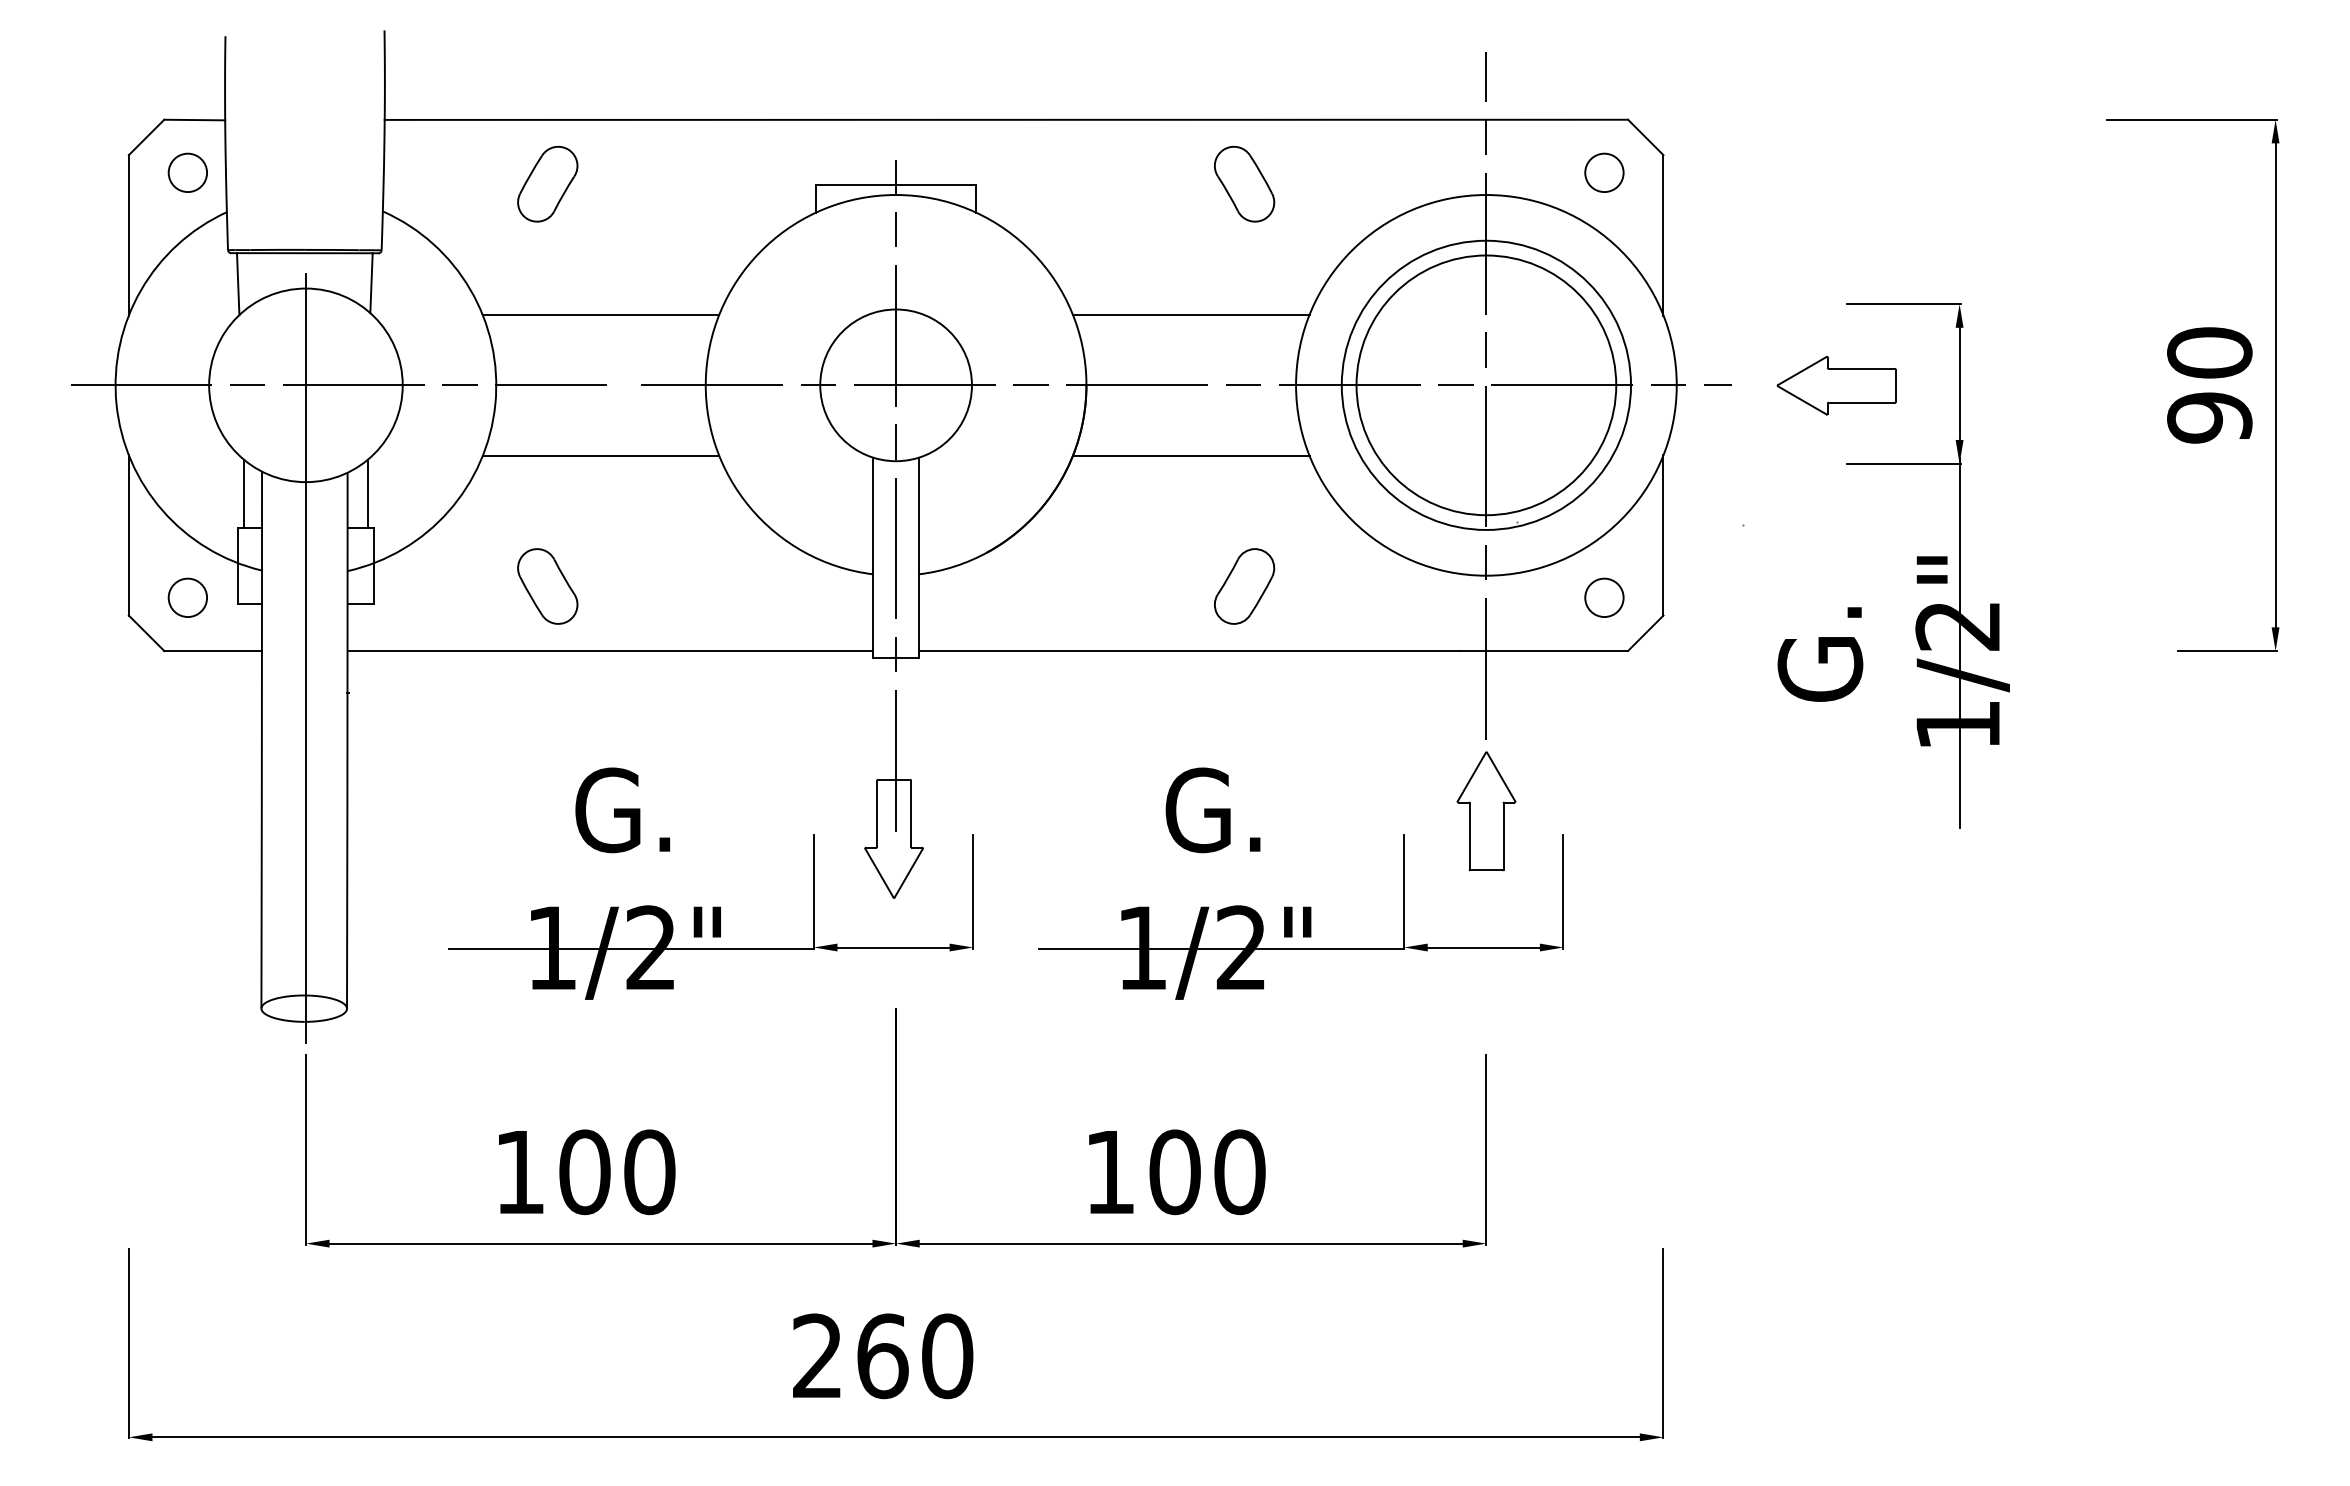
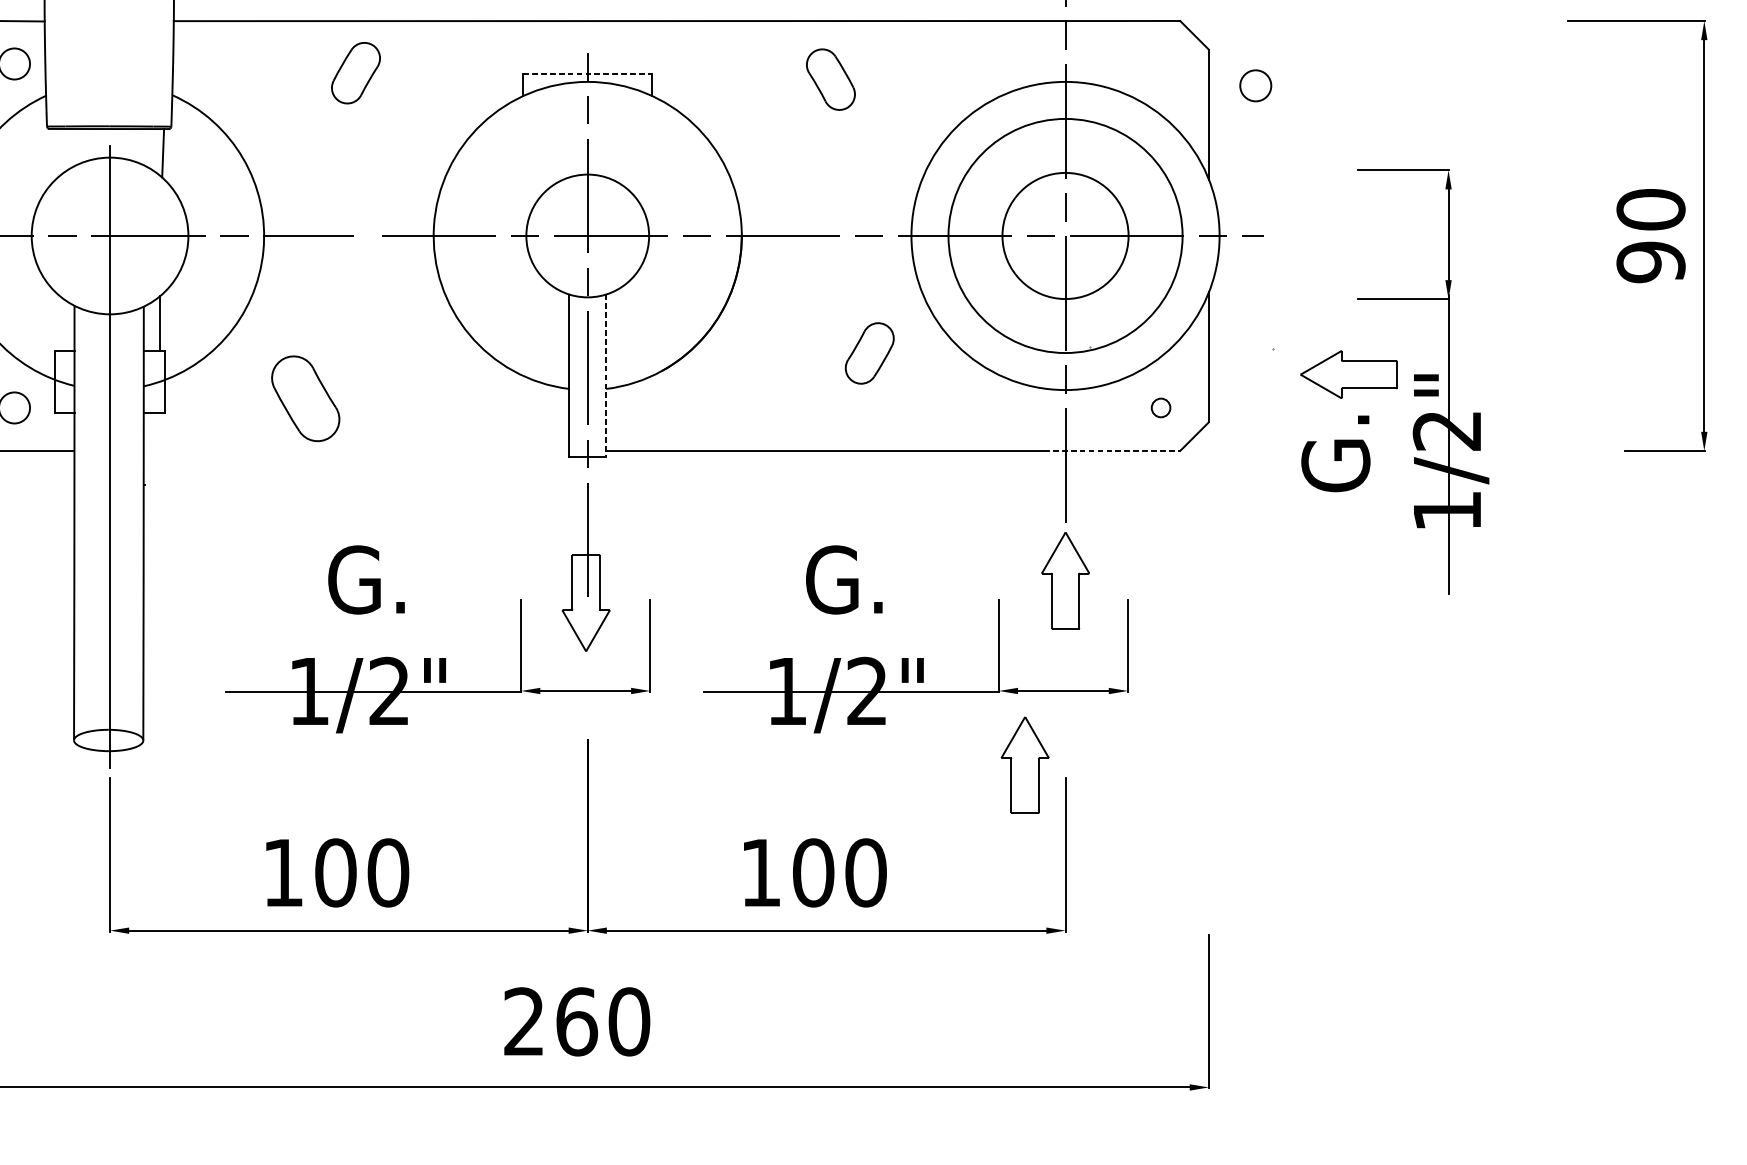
circle: (1604, 172) -> (1255, 85), moved
part: (547, 183) -> (355, 72), moved
part: (1244, 183) -> (830, 79), moved
line: (896, 184) -> (588, 73), solid -> dashed
line: (238, 284) -> (55, 154), removed
line: (600, 314) -> (348, 178), removed
line: (1190, 314) -> (826, 178), removed
circle: (1486, 385) -> (1065, 236), size x0.6
part: (1836, 385) -> (1348, 374), moved
line: (600, 456) -> (348, 293), removed
line: (1190, 456) -> (826, 293), removed
line: (243, 493) -> (59, 323), removed
line: (918, 558) -> (605, 376), solid -> dashed
part: (547, 586) -> (305, 398), size x1.4
part: (1244, 586) -> (869, 353), moved
circle: (1604, 597) -> (1161, 407), size x0.6
line: (610, 650) -> (356, 450), removed
line: (1544, 650) -> (1112, 450), solid -> dashed
part: (1436, 1039) -> (1025, 765), added

